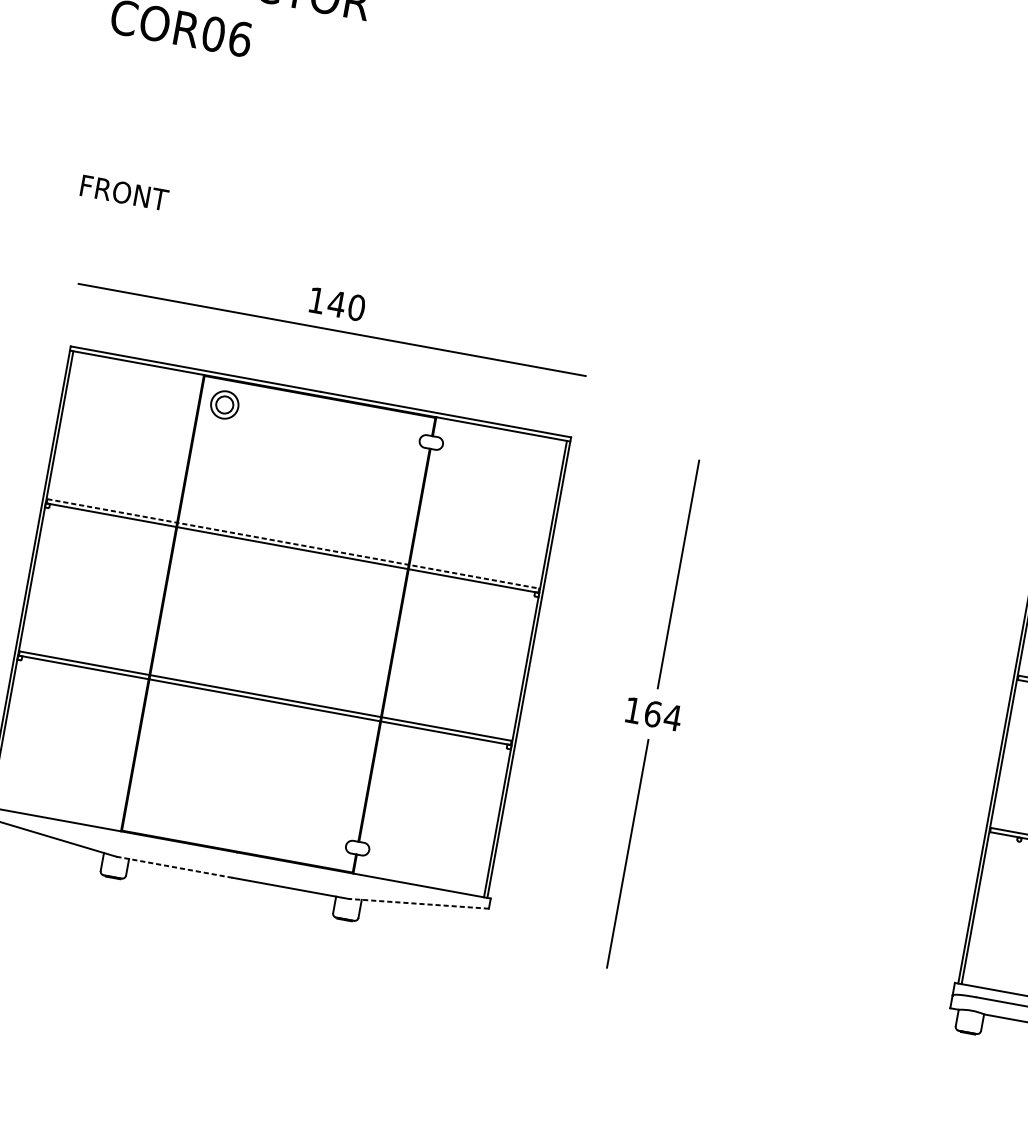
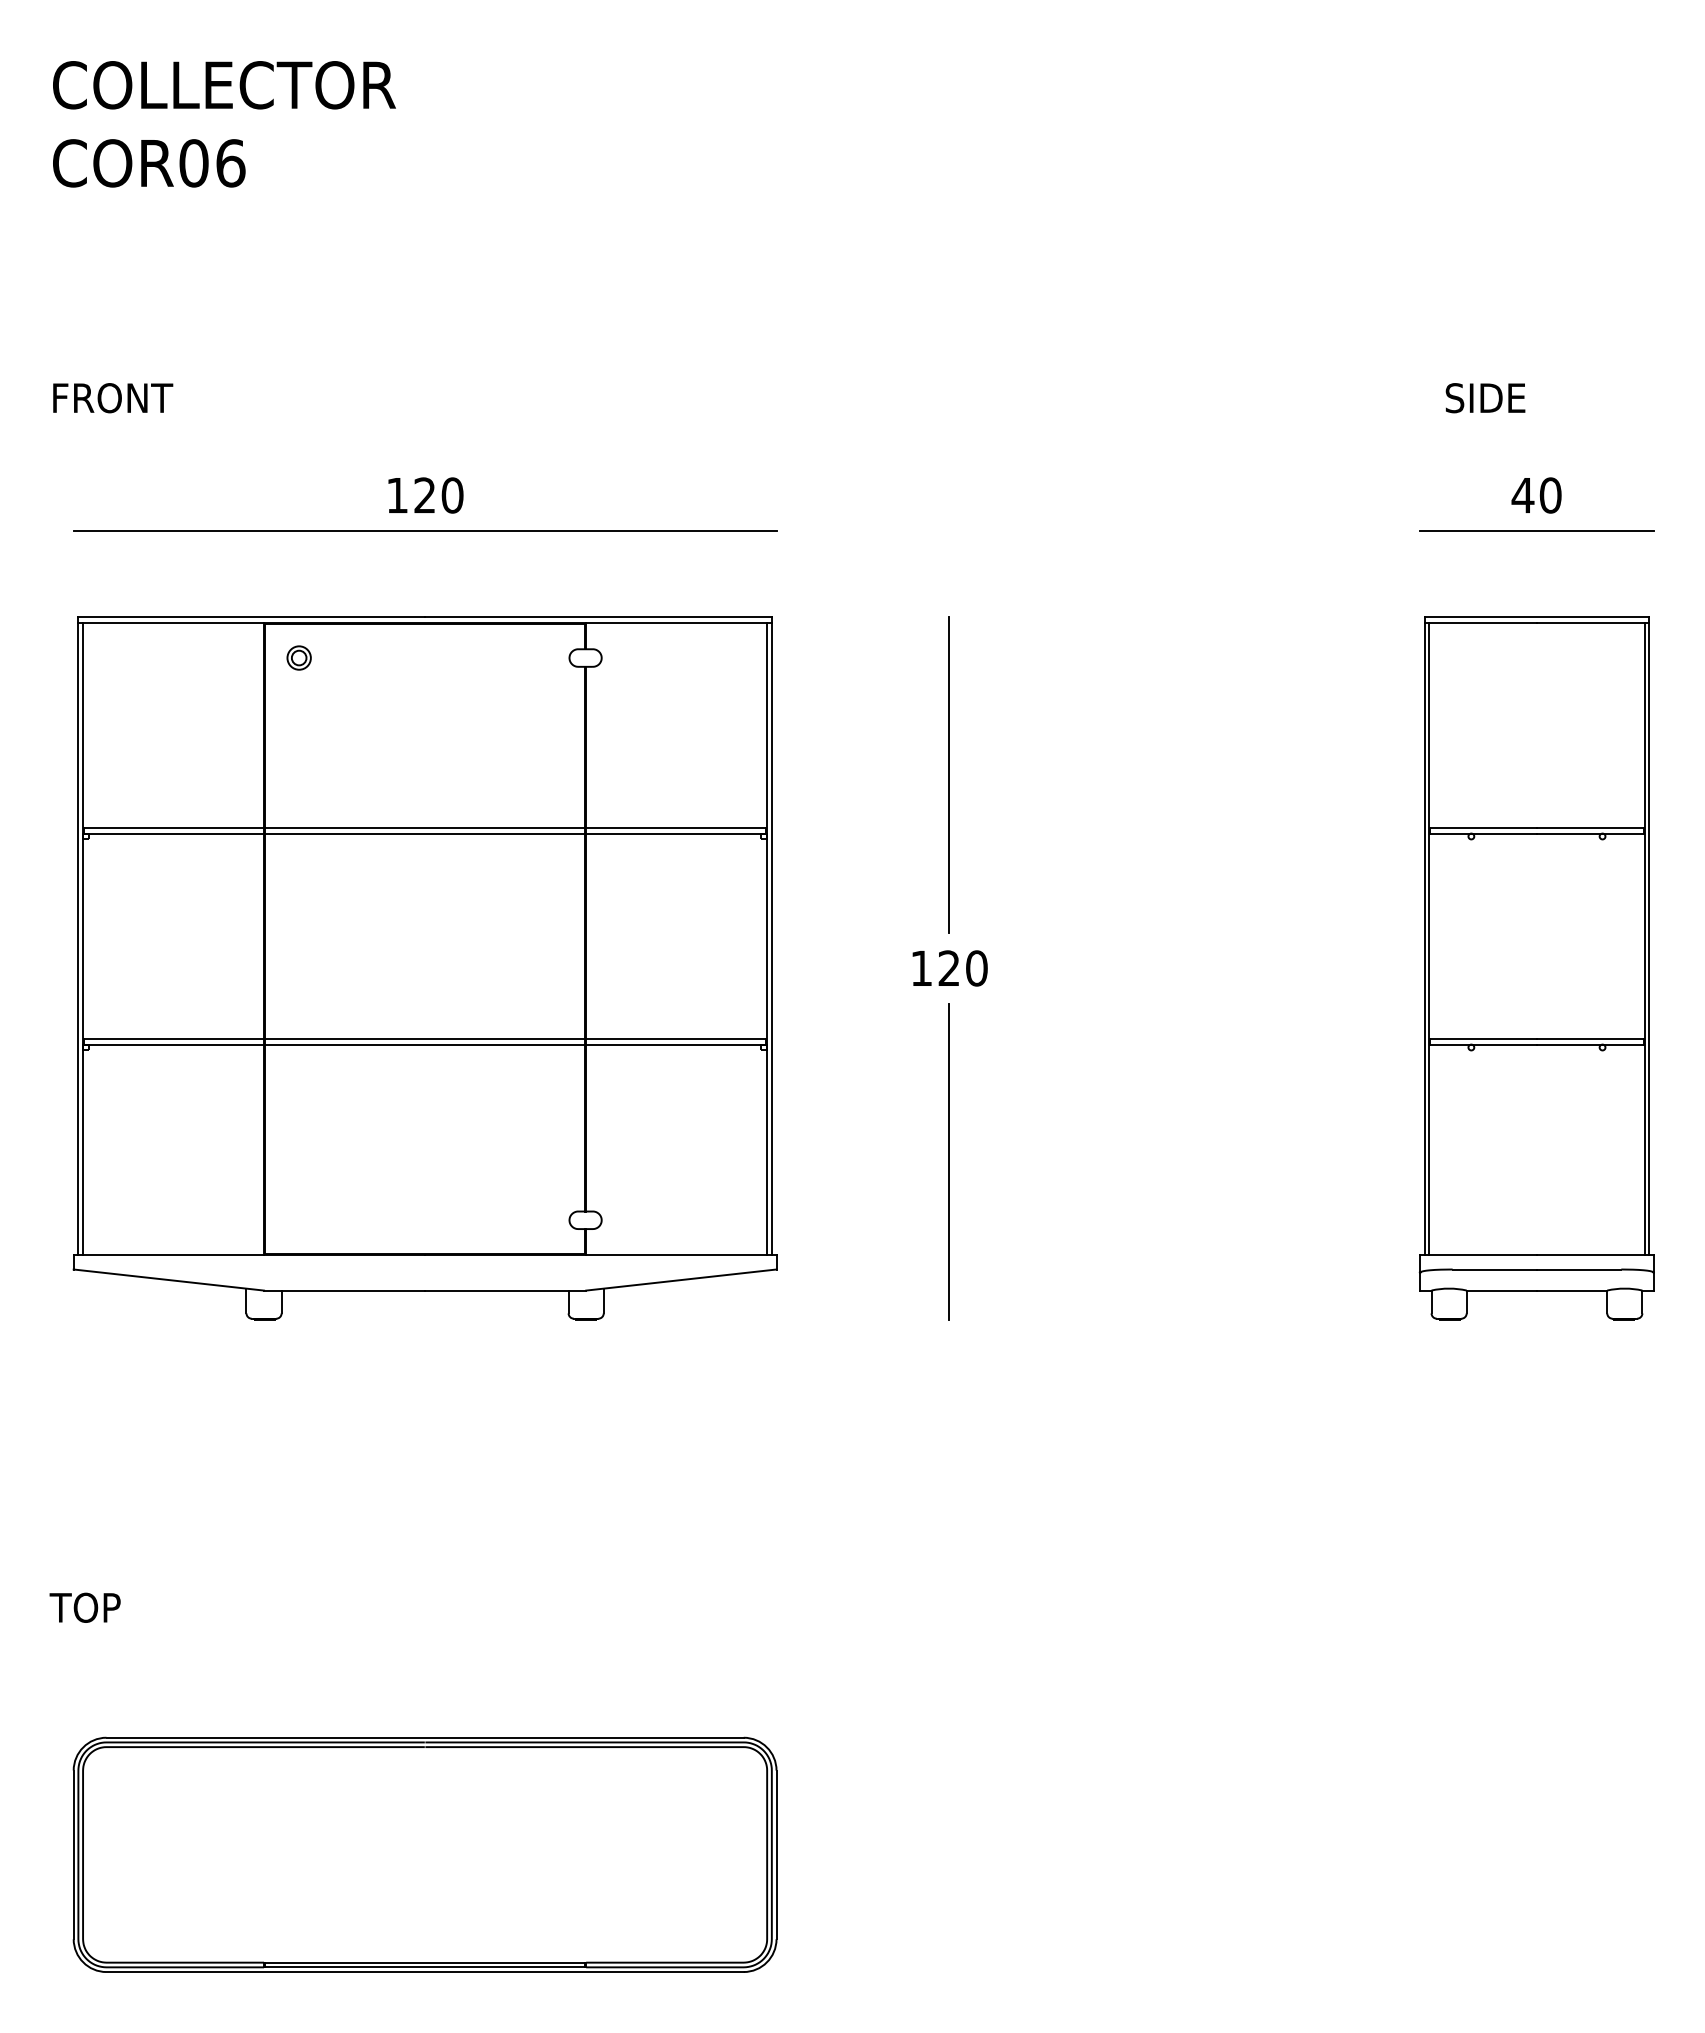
text: (336, 303) -> (424, 494), 140 -> 120
part: (224, 404) -> (298, 657), size x0.62
line: (293, 543) -> (425, 827), dashed -> solid
text: (663, 716) -> (963, 968), 164 -> 120
line: (174, 867) -> (344, 1290), dashed -> solid
line: (418, 904) -> (681, 1280), dashed -> solid

